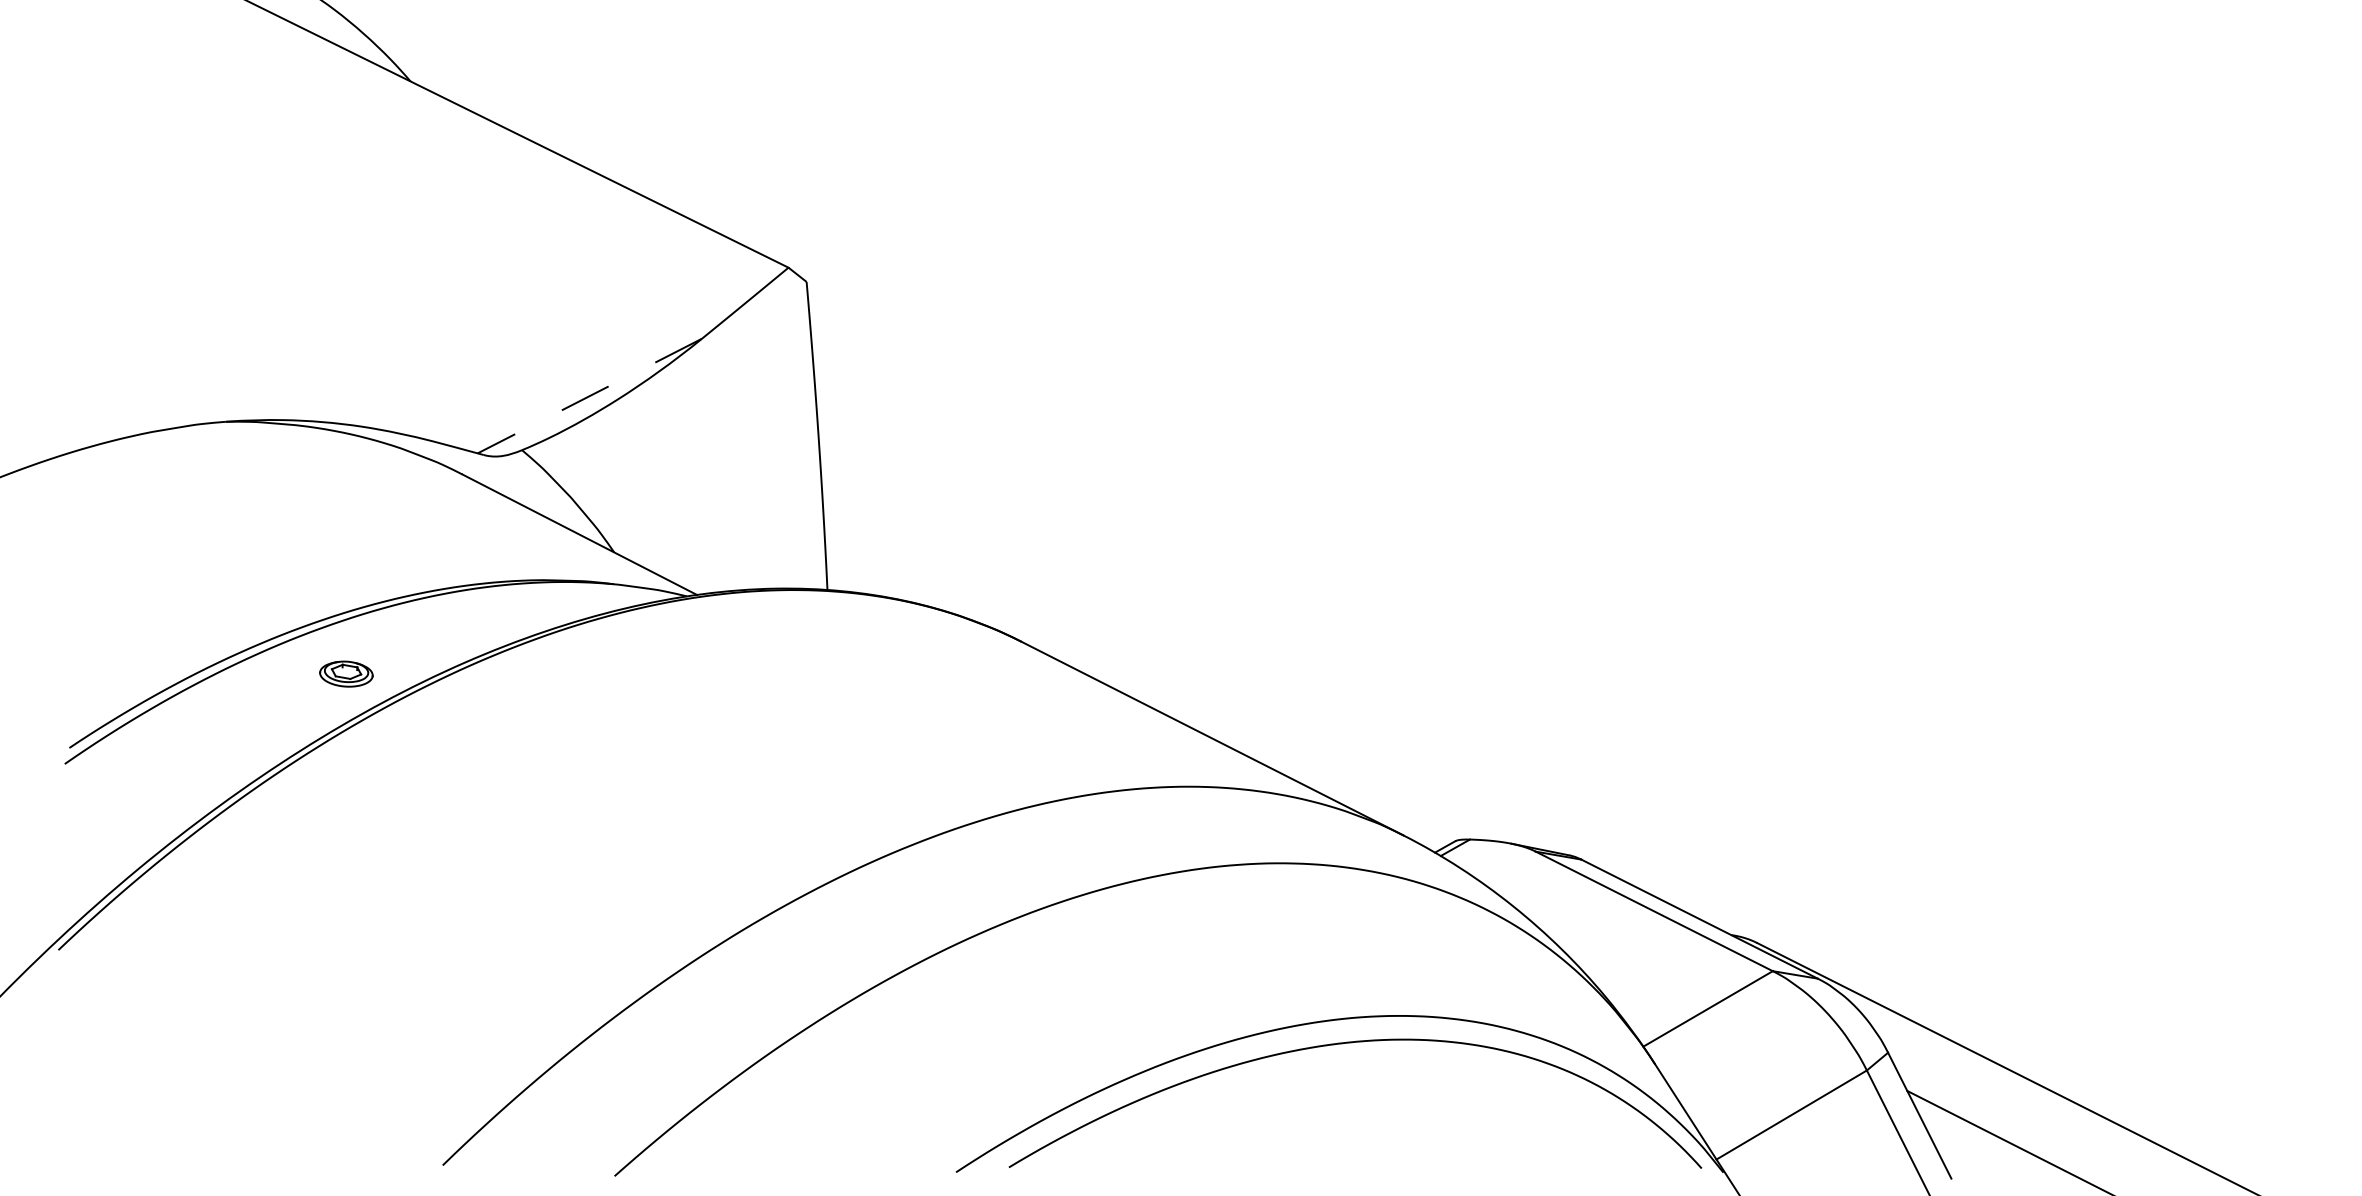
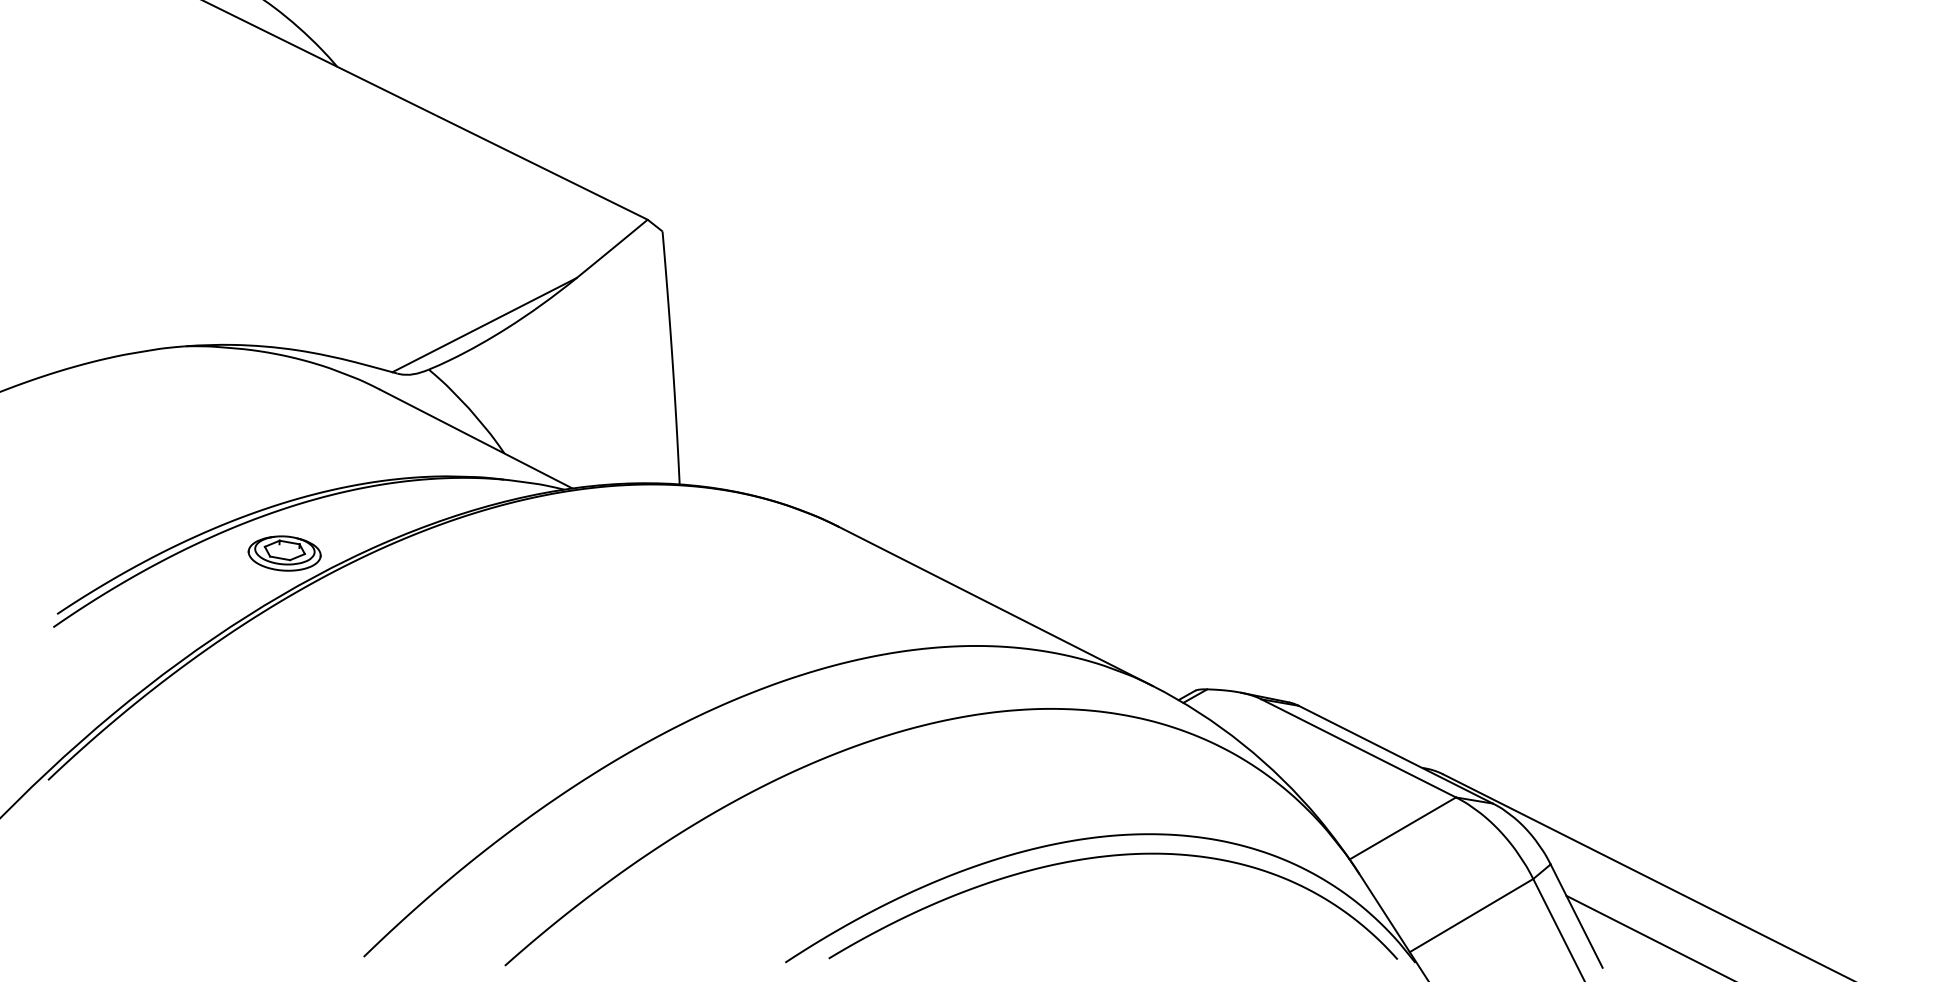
line: (589, 396) -> (484, 325), dashed -> solid
part: (346, 674) -> (284, 553), size x1.67

